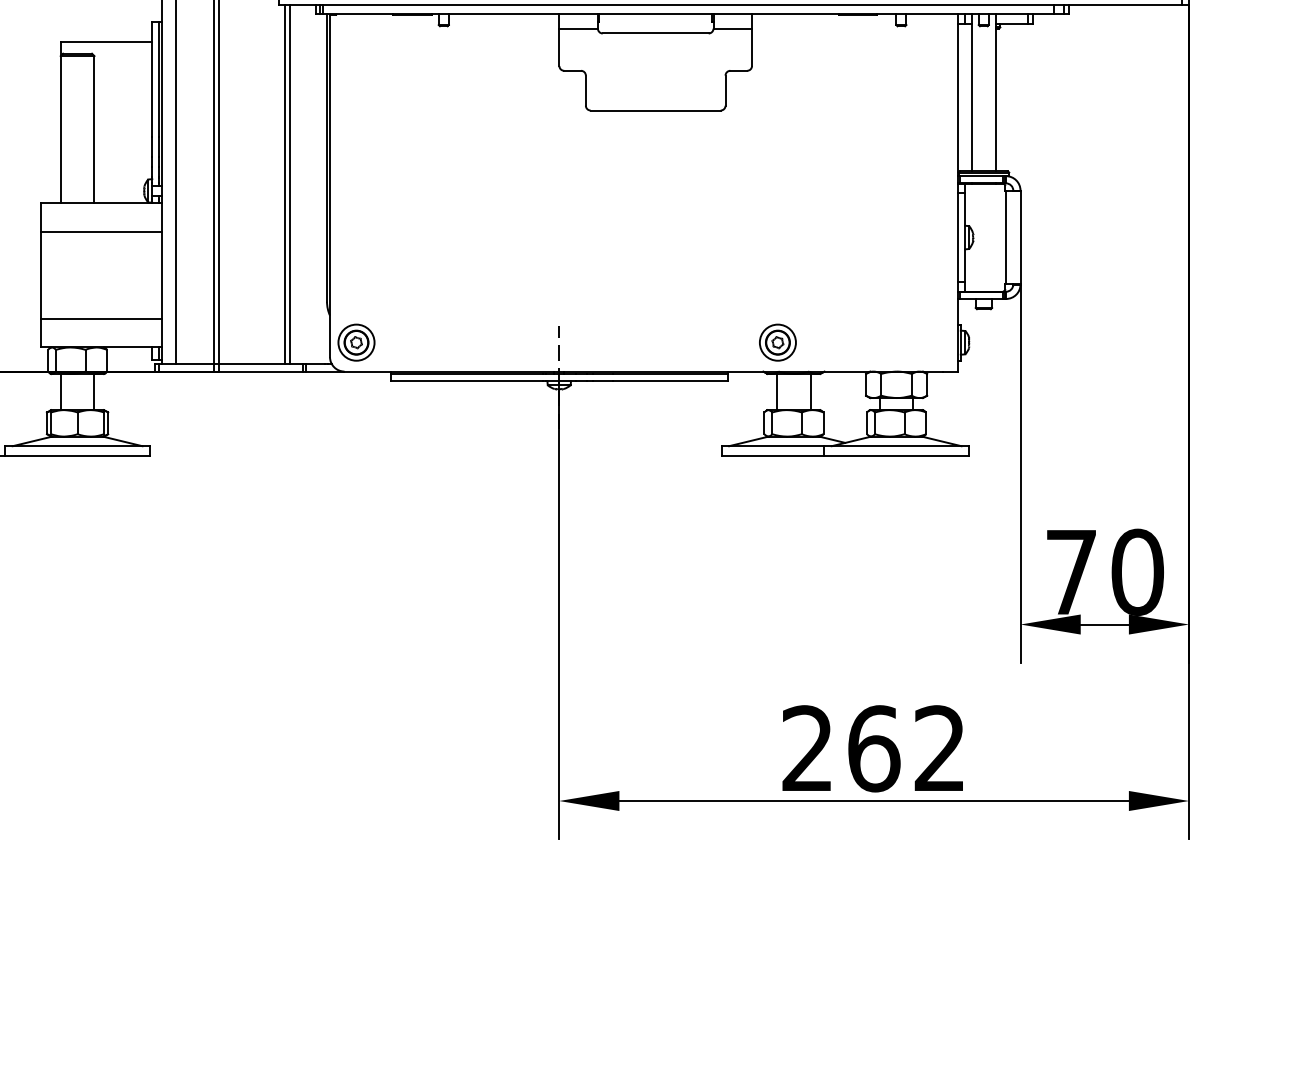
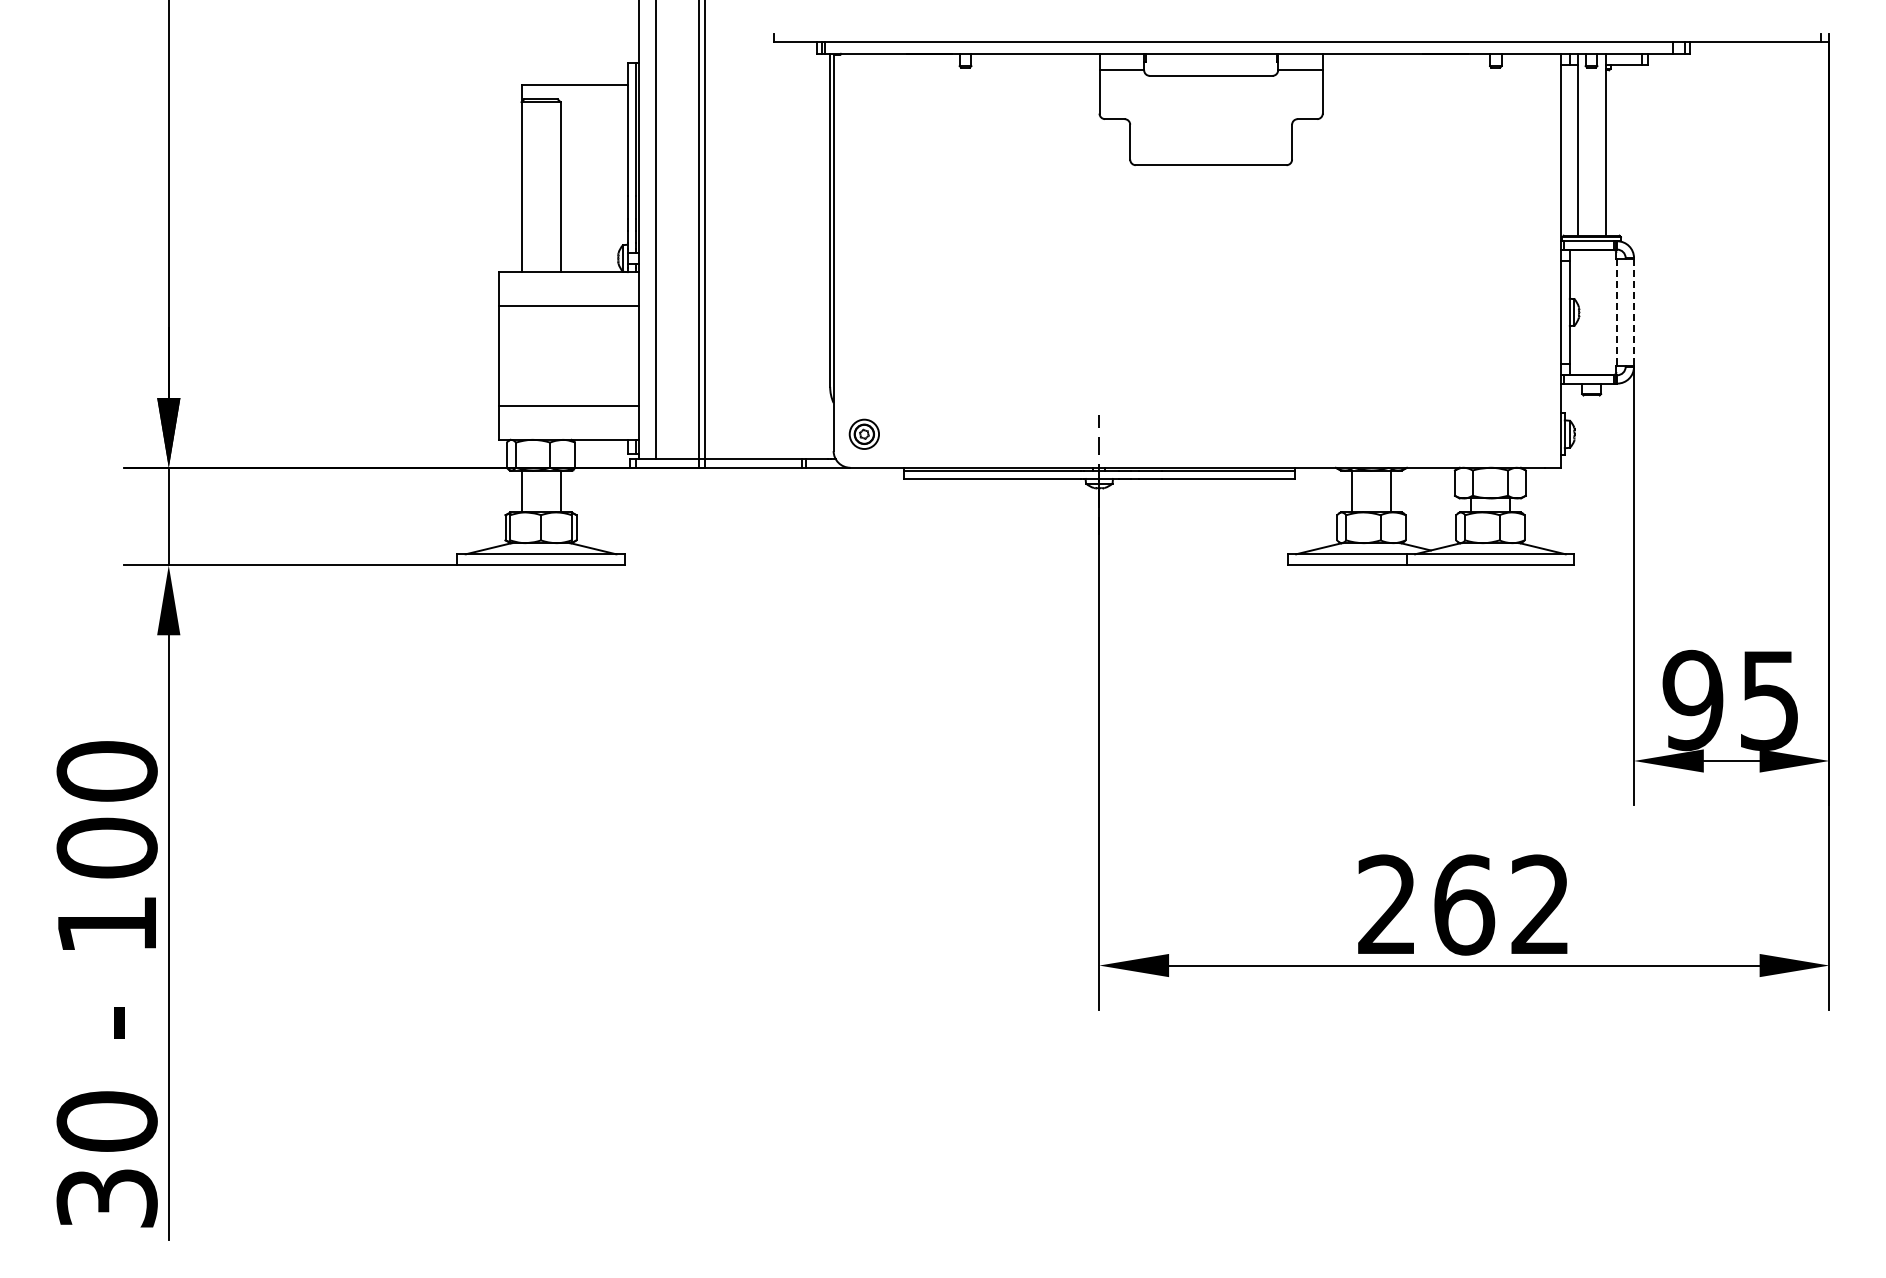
line: (285, 184) -> (781, 250), removed
line: (290, 184) -> (787, 250), removed
line: (1006, 237) -> (1617, 312), solid -> dashed
line: (1020, 237) -> (1634, 312), solid -> dashed
part: (356, 342) -> (864, 434), size x0.7
part: (777, 342) -> (1352, 434), removed
text: (1104, 572) -> (1731, 700), 70 -> 95

